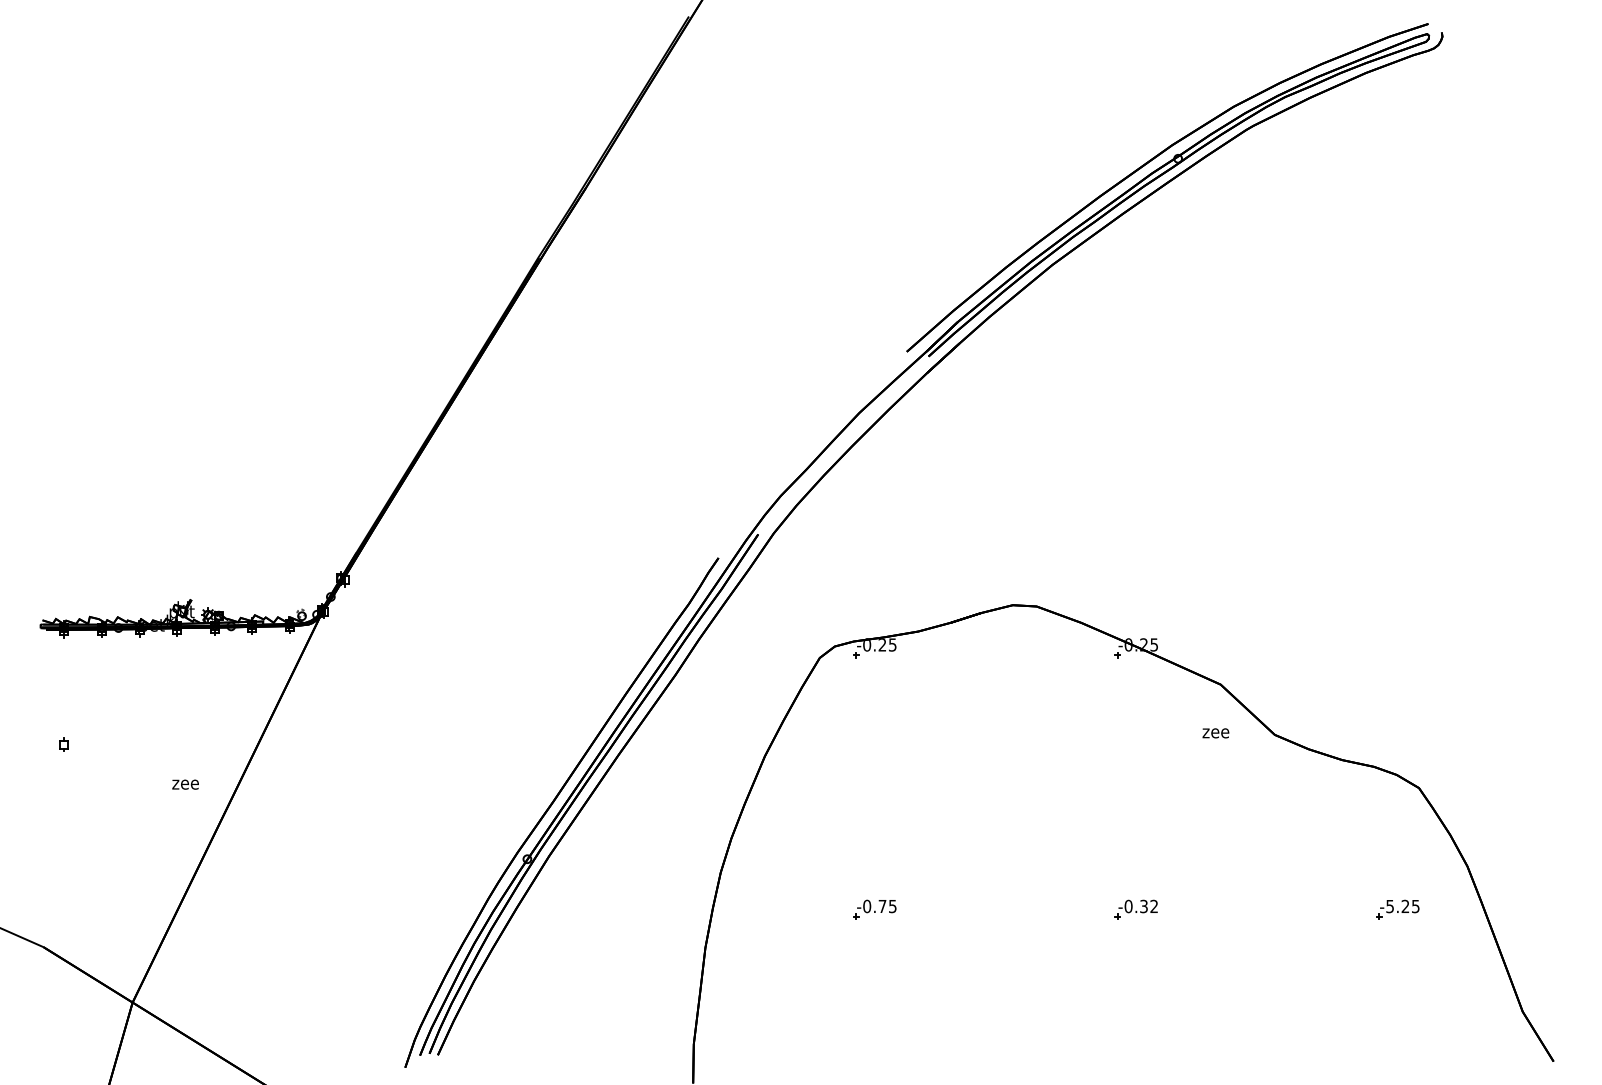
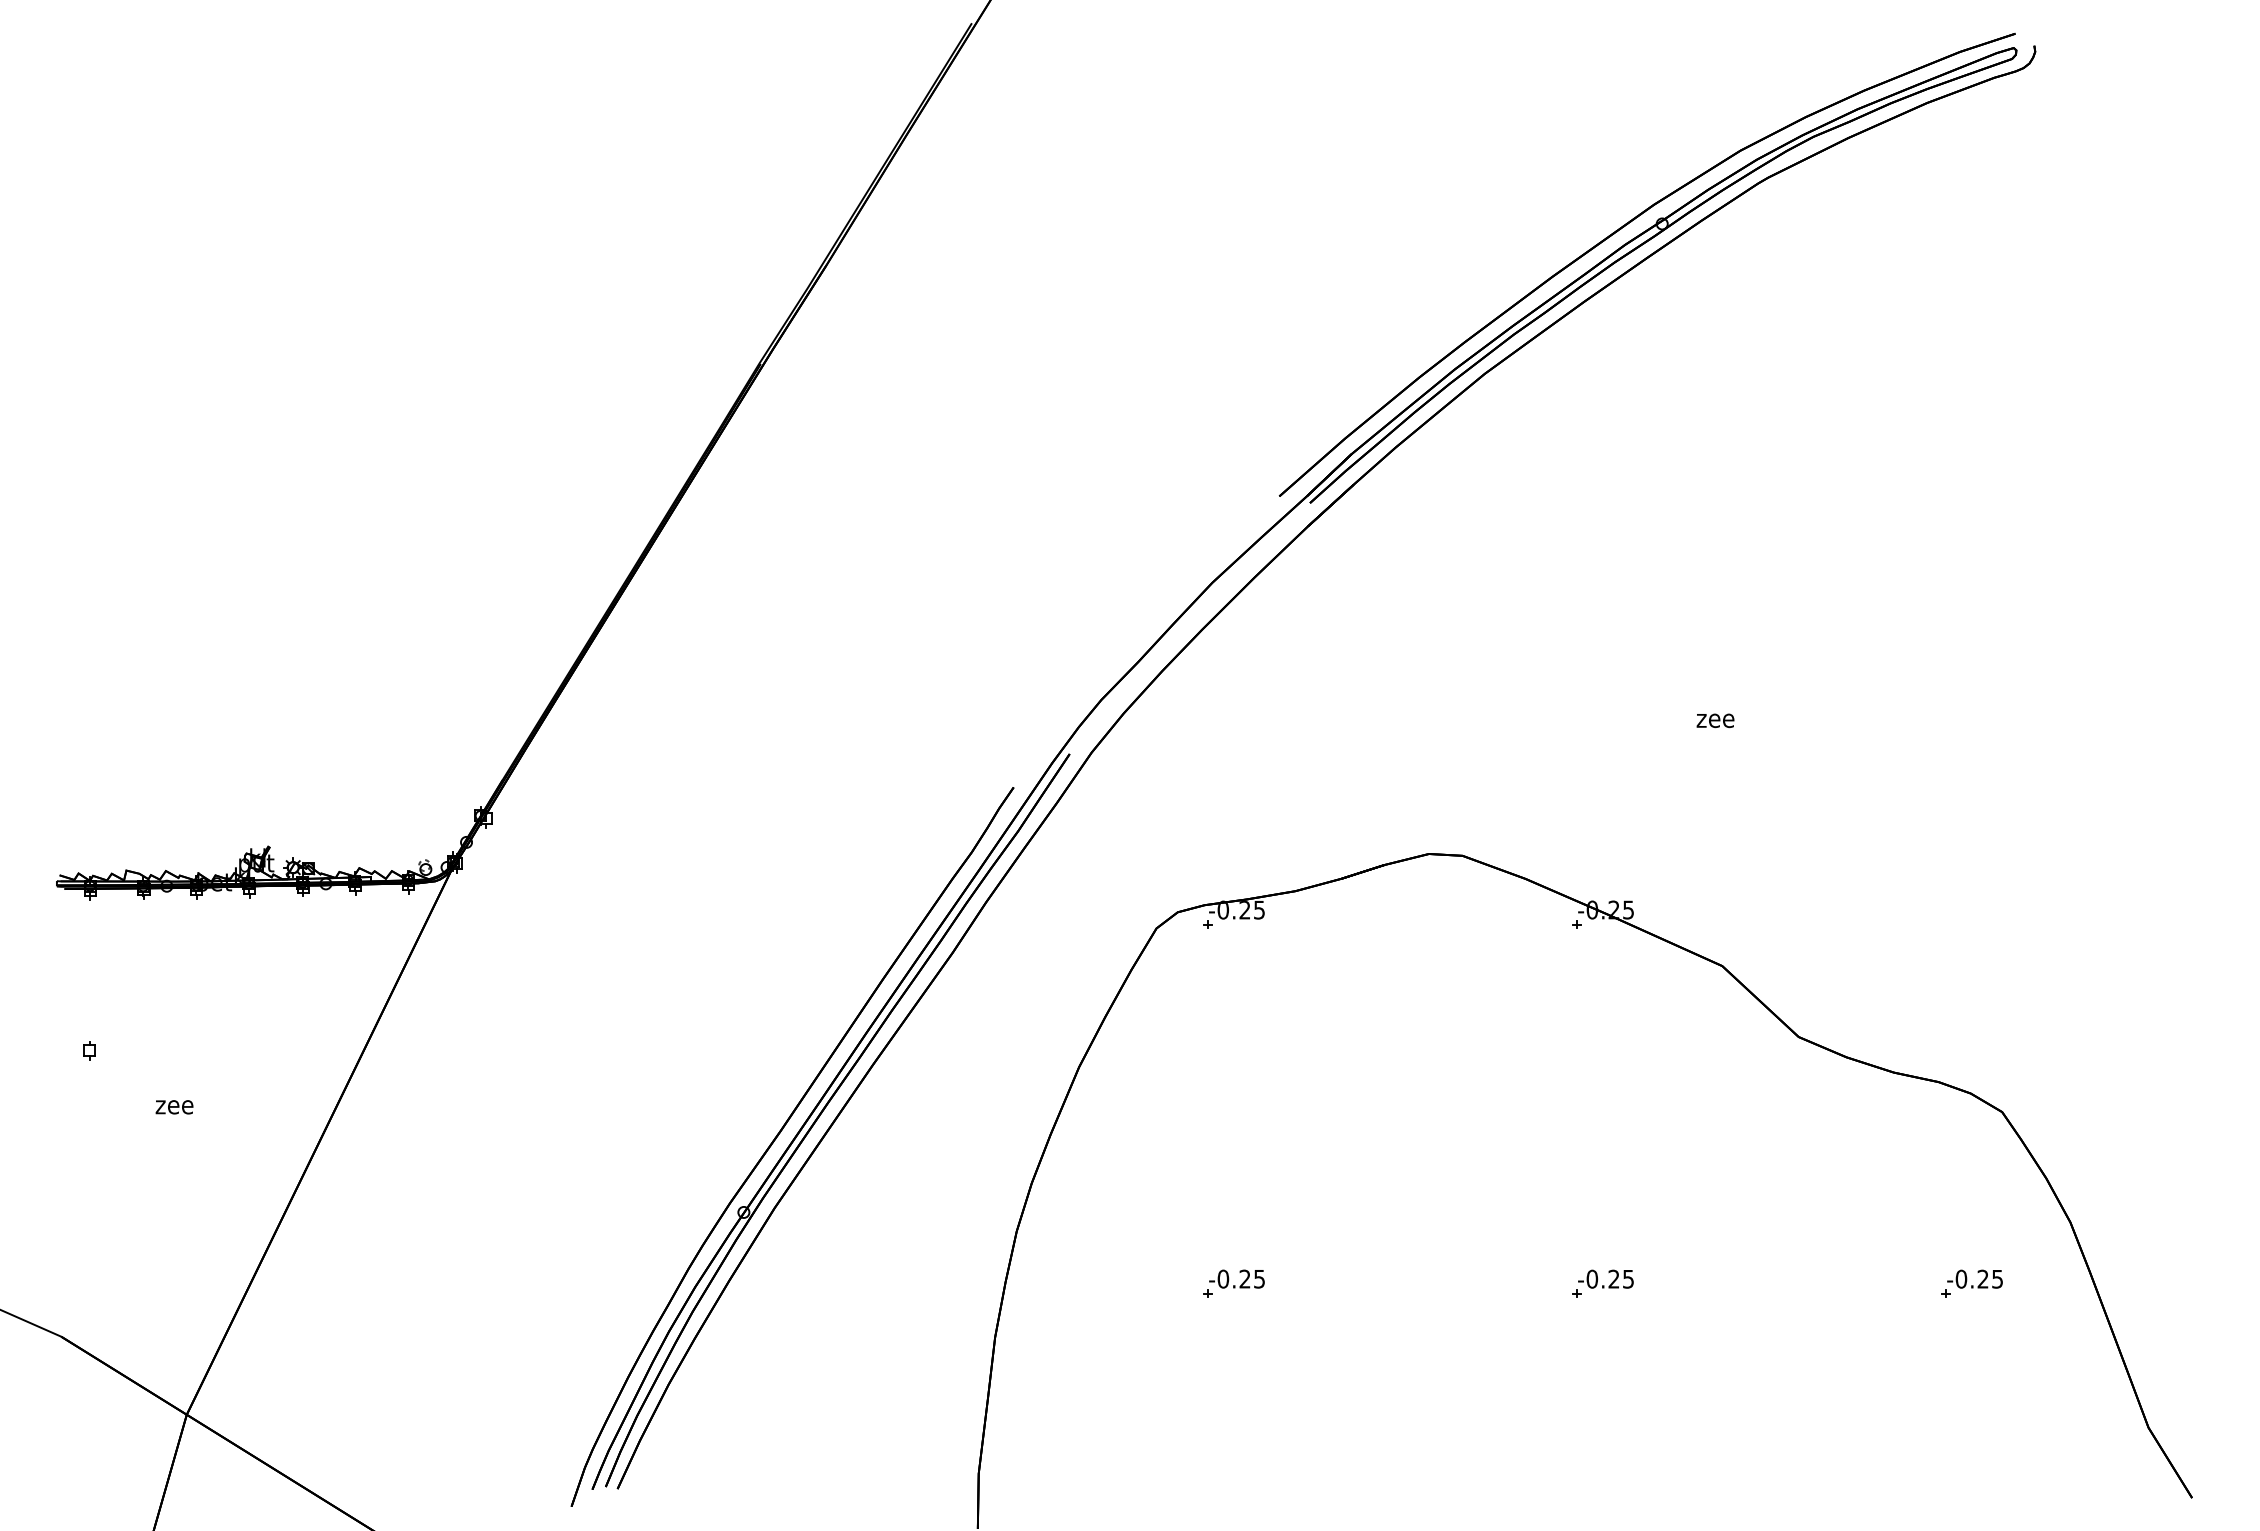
text: (1215, 733) -> (1715, 720), moved
text: (185, 784) -> (174, 1107), moved
text: (882, 906) -> (1244, 1278), -0.75 -> -0.25
text: (1148, 906) -> (1620, 1278), -0.32 -> -0.25
text: (1390, 906) -> (1961, 1278), -5.25 -> -0.25

